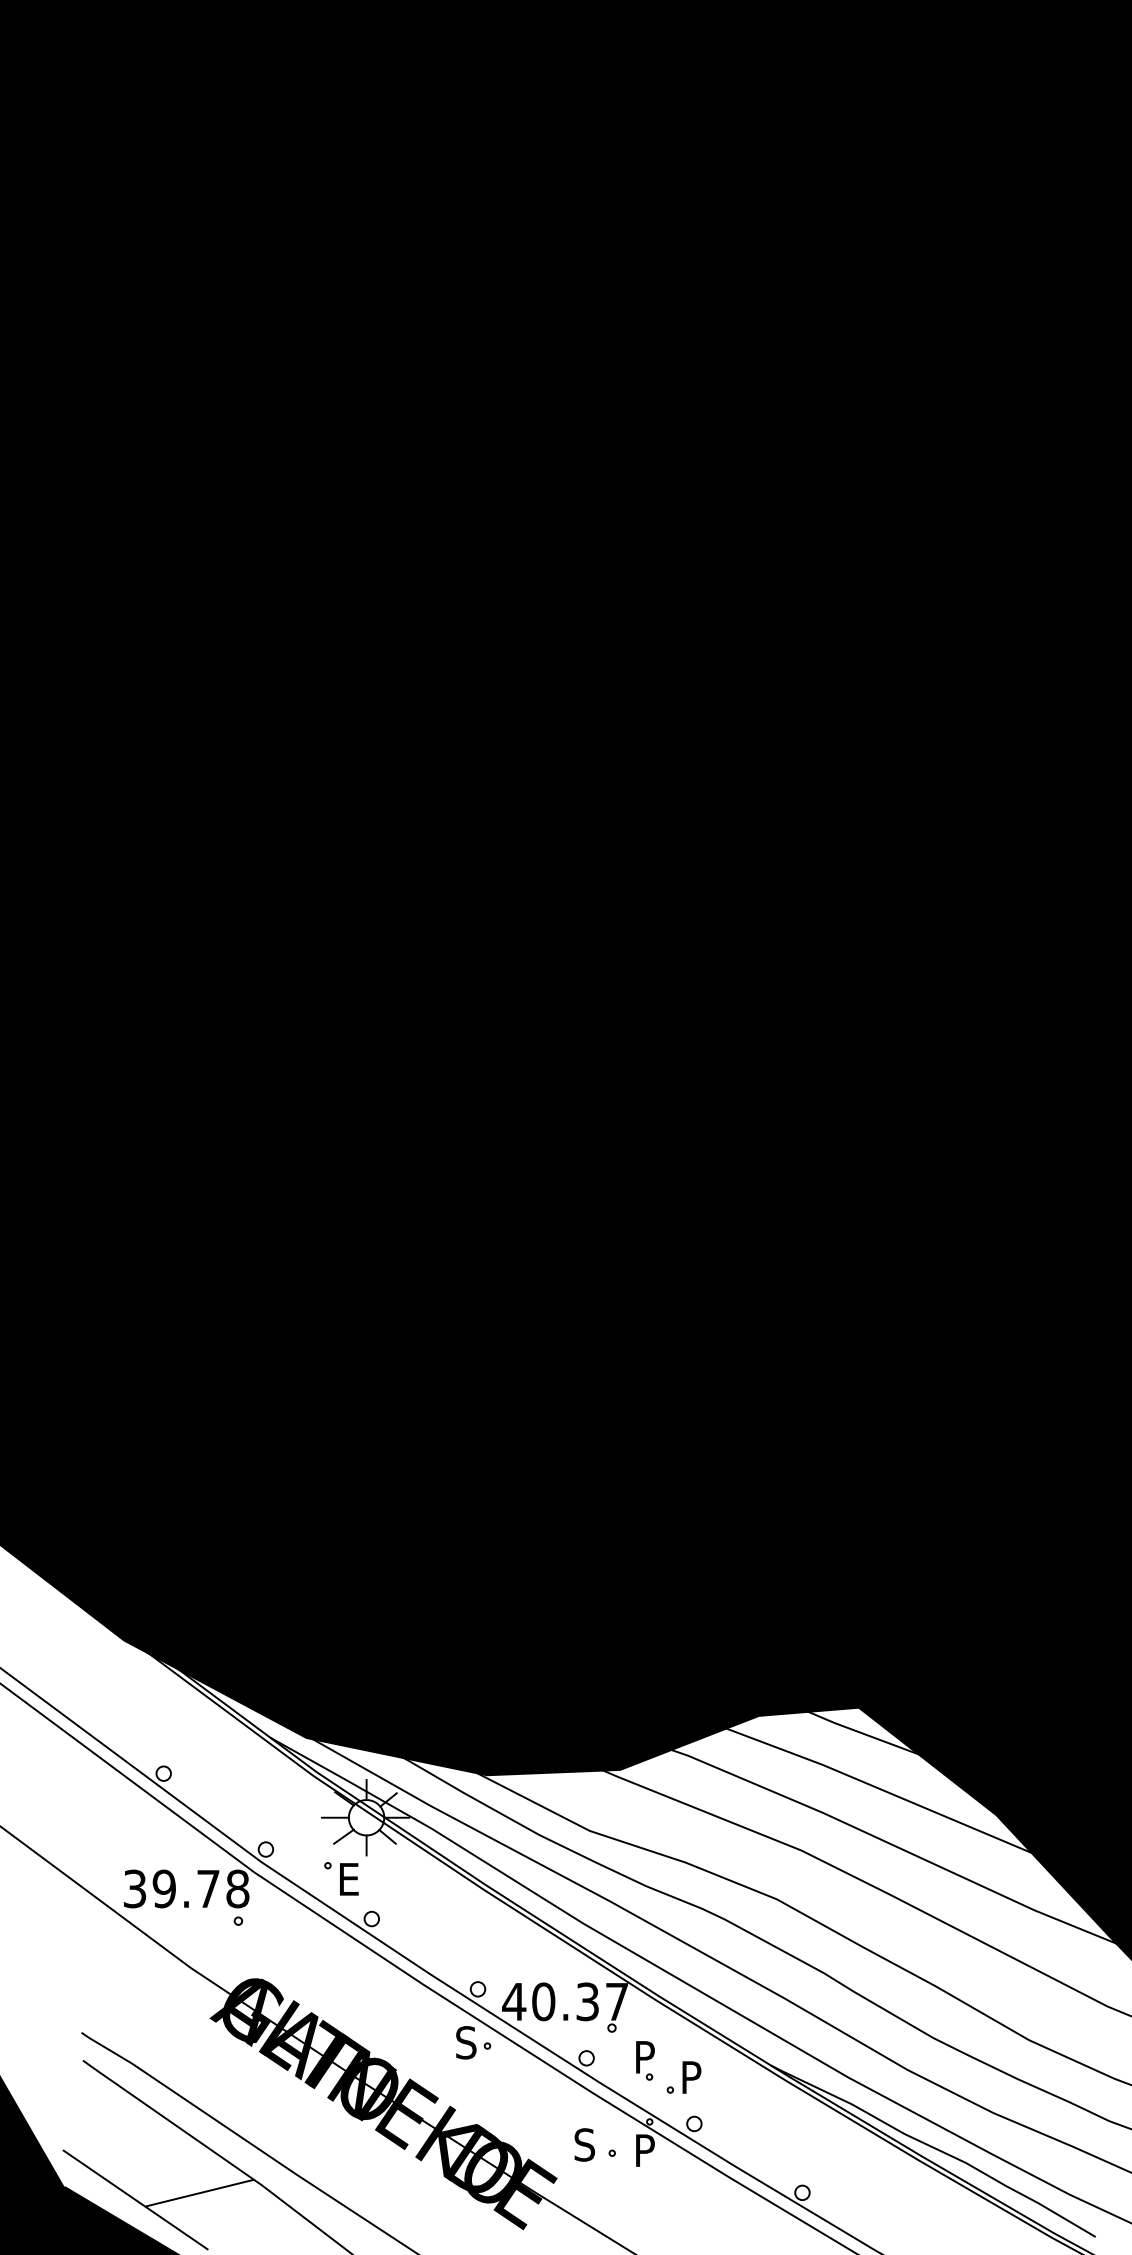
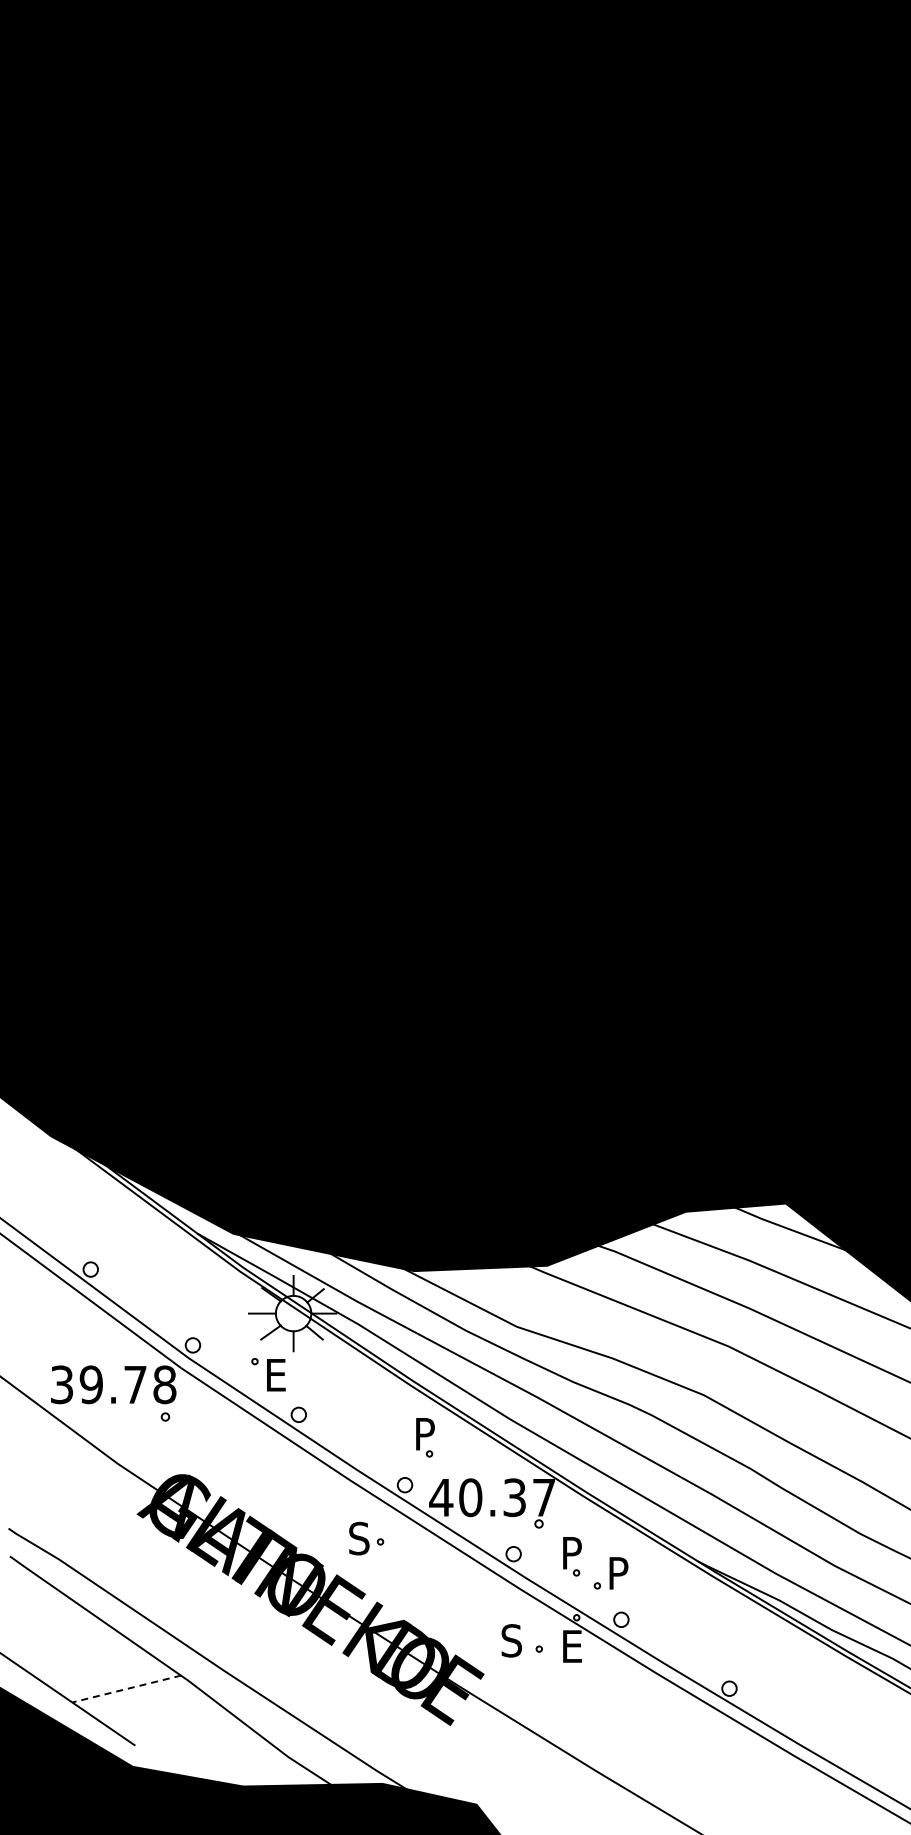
part: (498, 1941) -> (425, 1437), added
part: (473, 2042) -> (366, 1538), moved
text: (647, 2150) -> (574, 1646), P -> E
line: (200, 2193) -> (127, 1689), solid -> dashed

